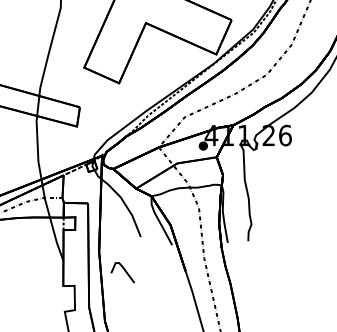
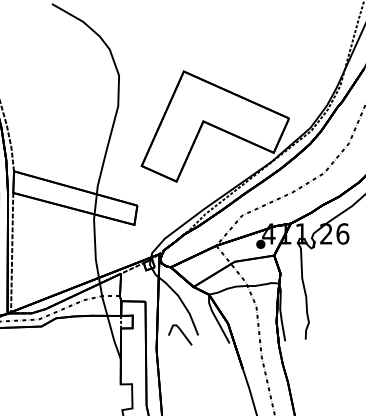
line: (125, 272) -> (182, 334), moved

